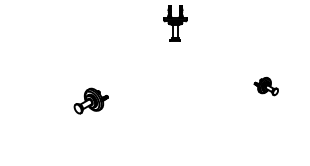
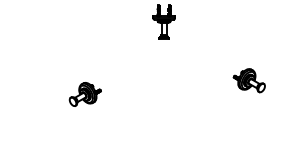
part: (265, 86) -> (248, 80), size x1.43

